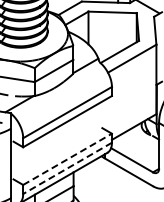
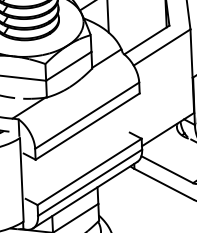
line: (68, 159) -> (90, 172), dashed -> solid
line: (67, 168) -> (90, 182), dashed -> solid

